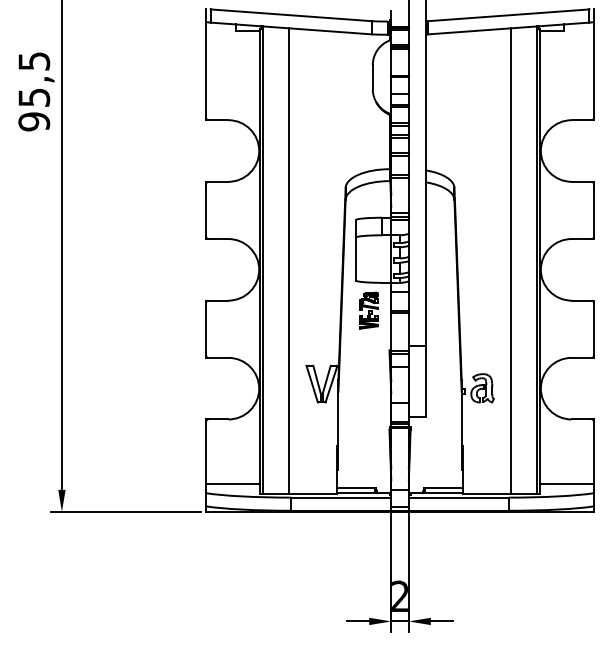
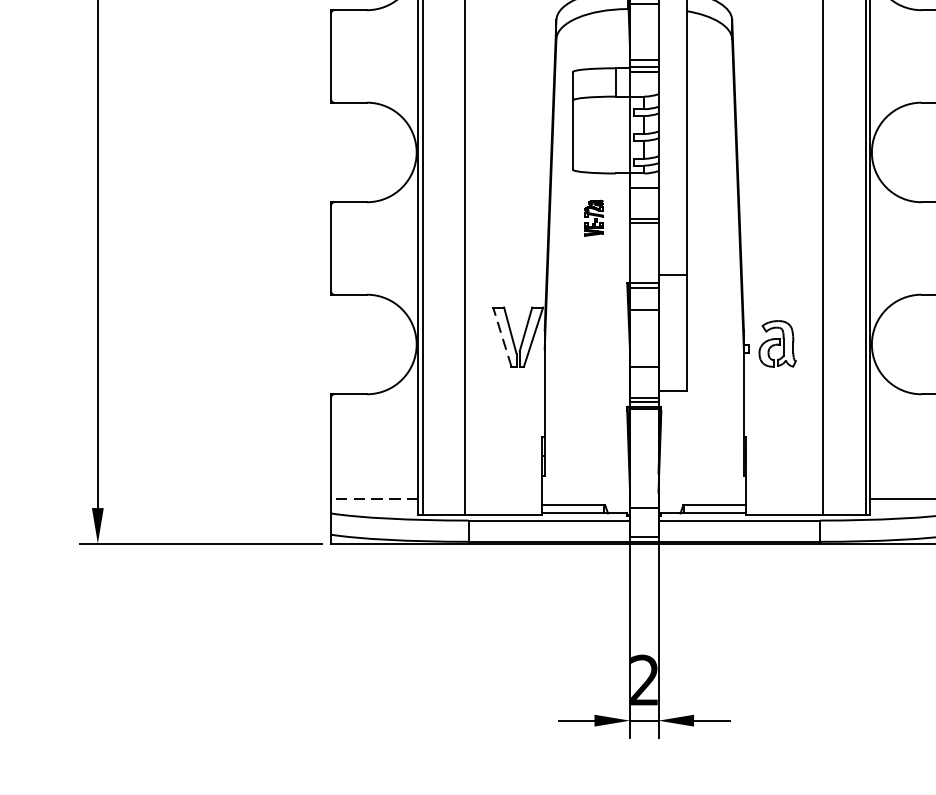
part: (368, 310) -> (593, 218), size x0.6
line: (312, 383) -> (502, 336), solid -> dashed
line: (233, 484) -> (375, 499), solid -> dashed

